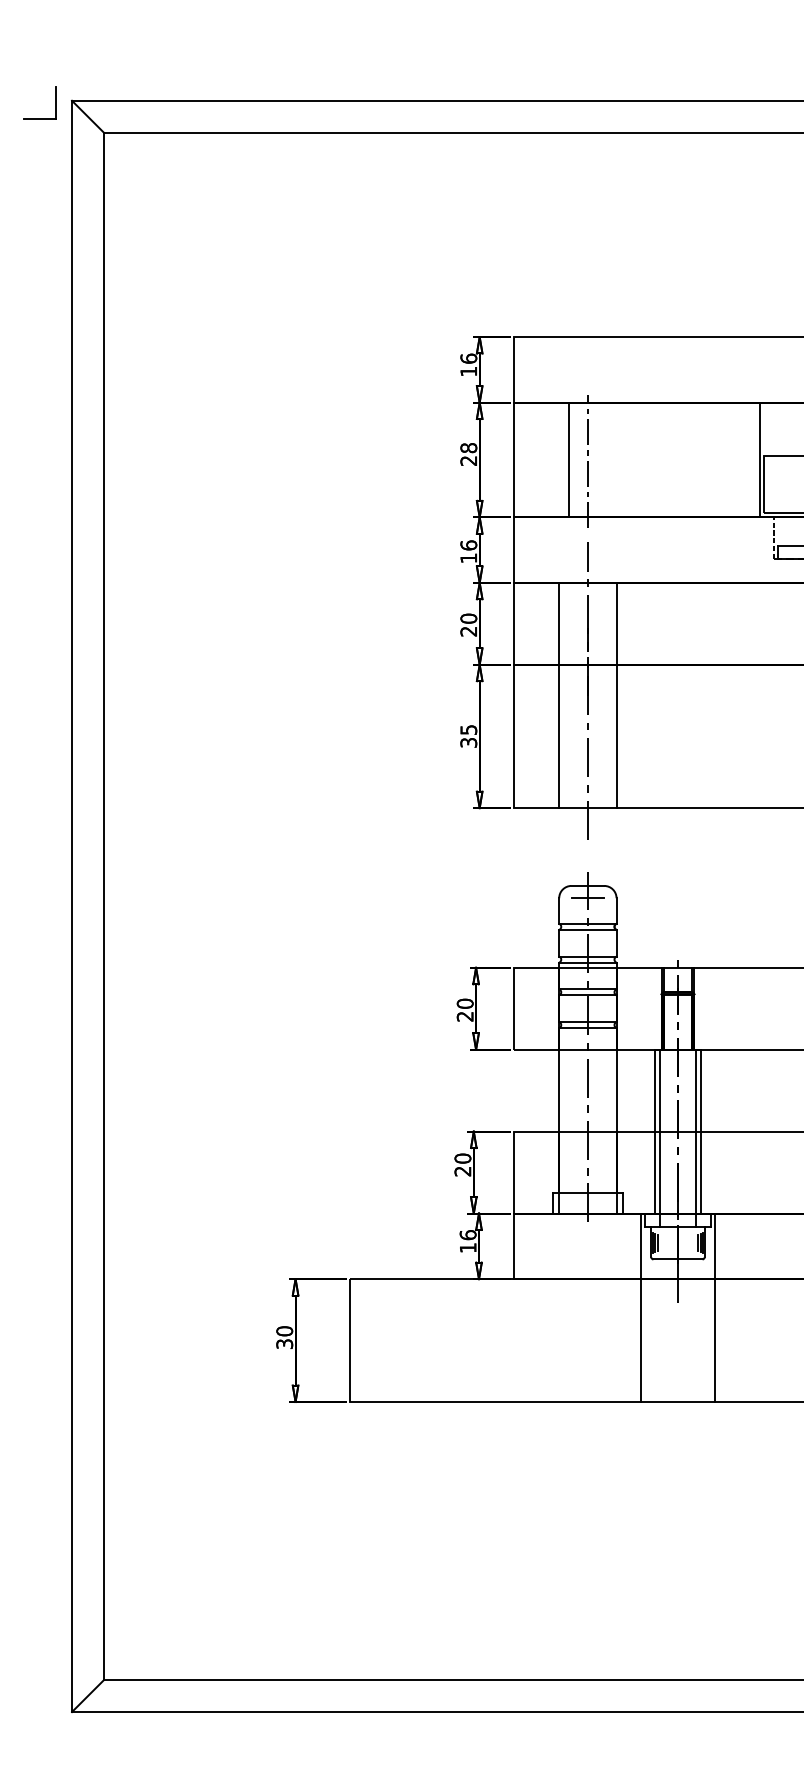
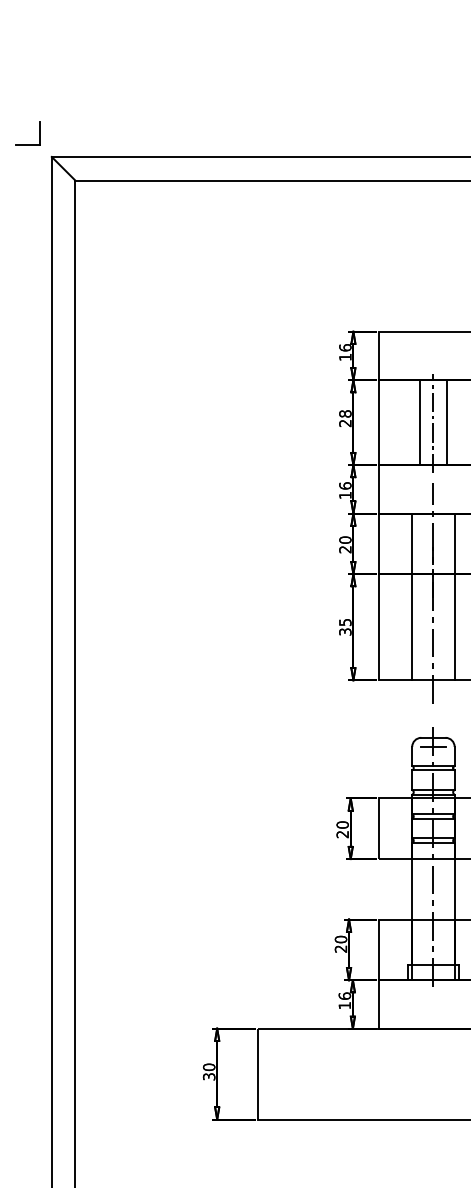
part: (55, 102) -> (39, 133), moved
line: (606, 459) -> (447, 422), added

